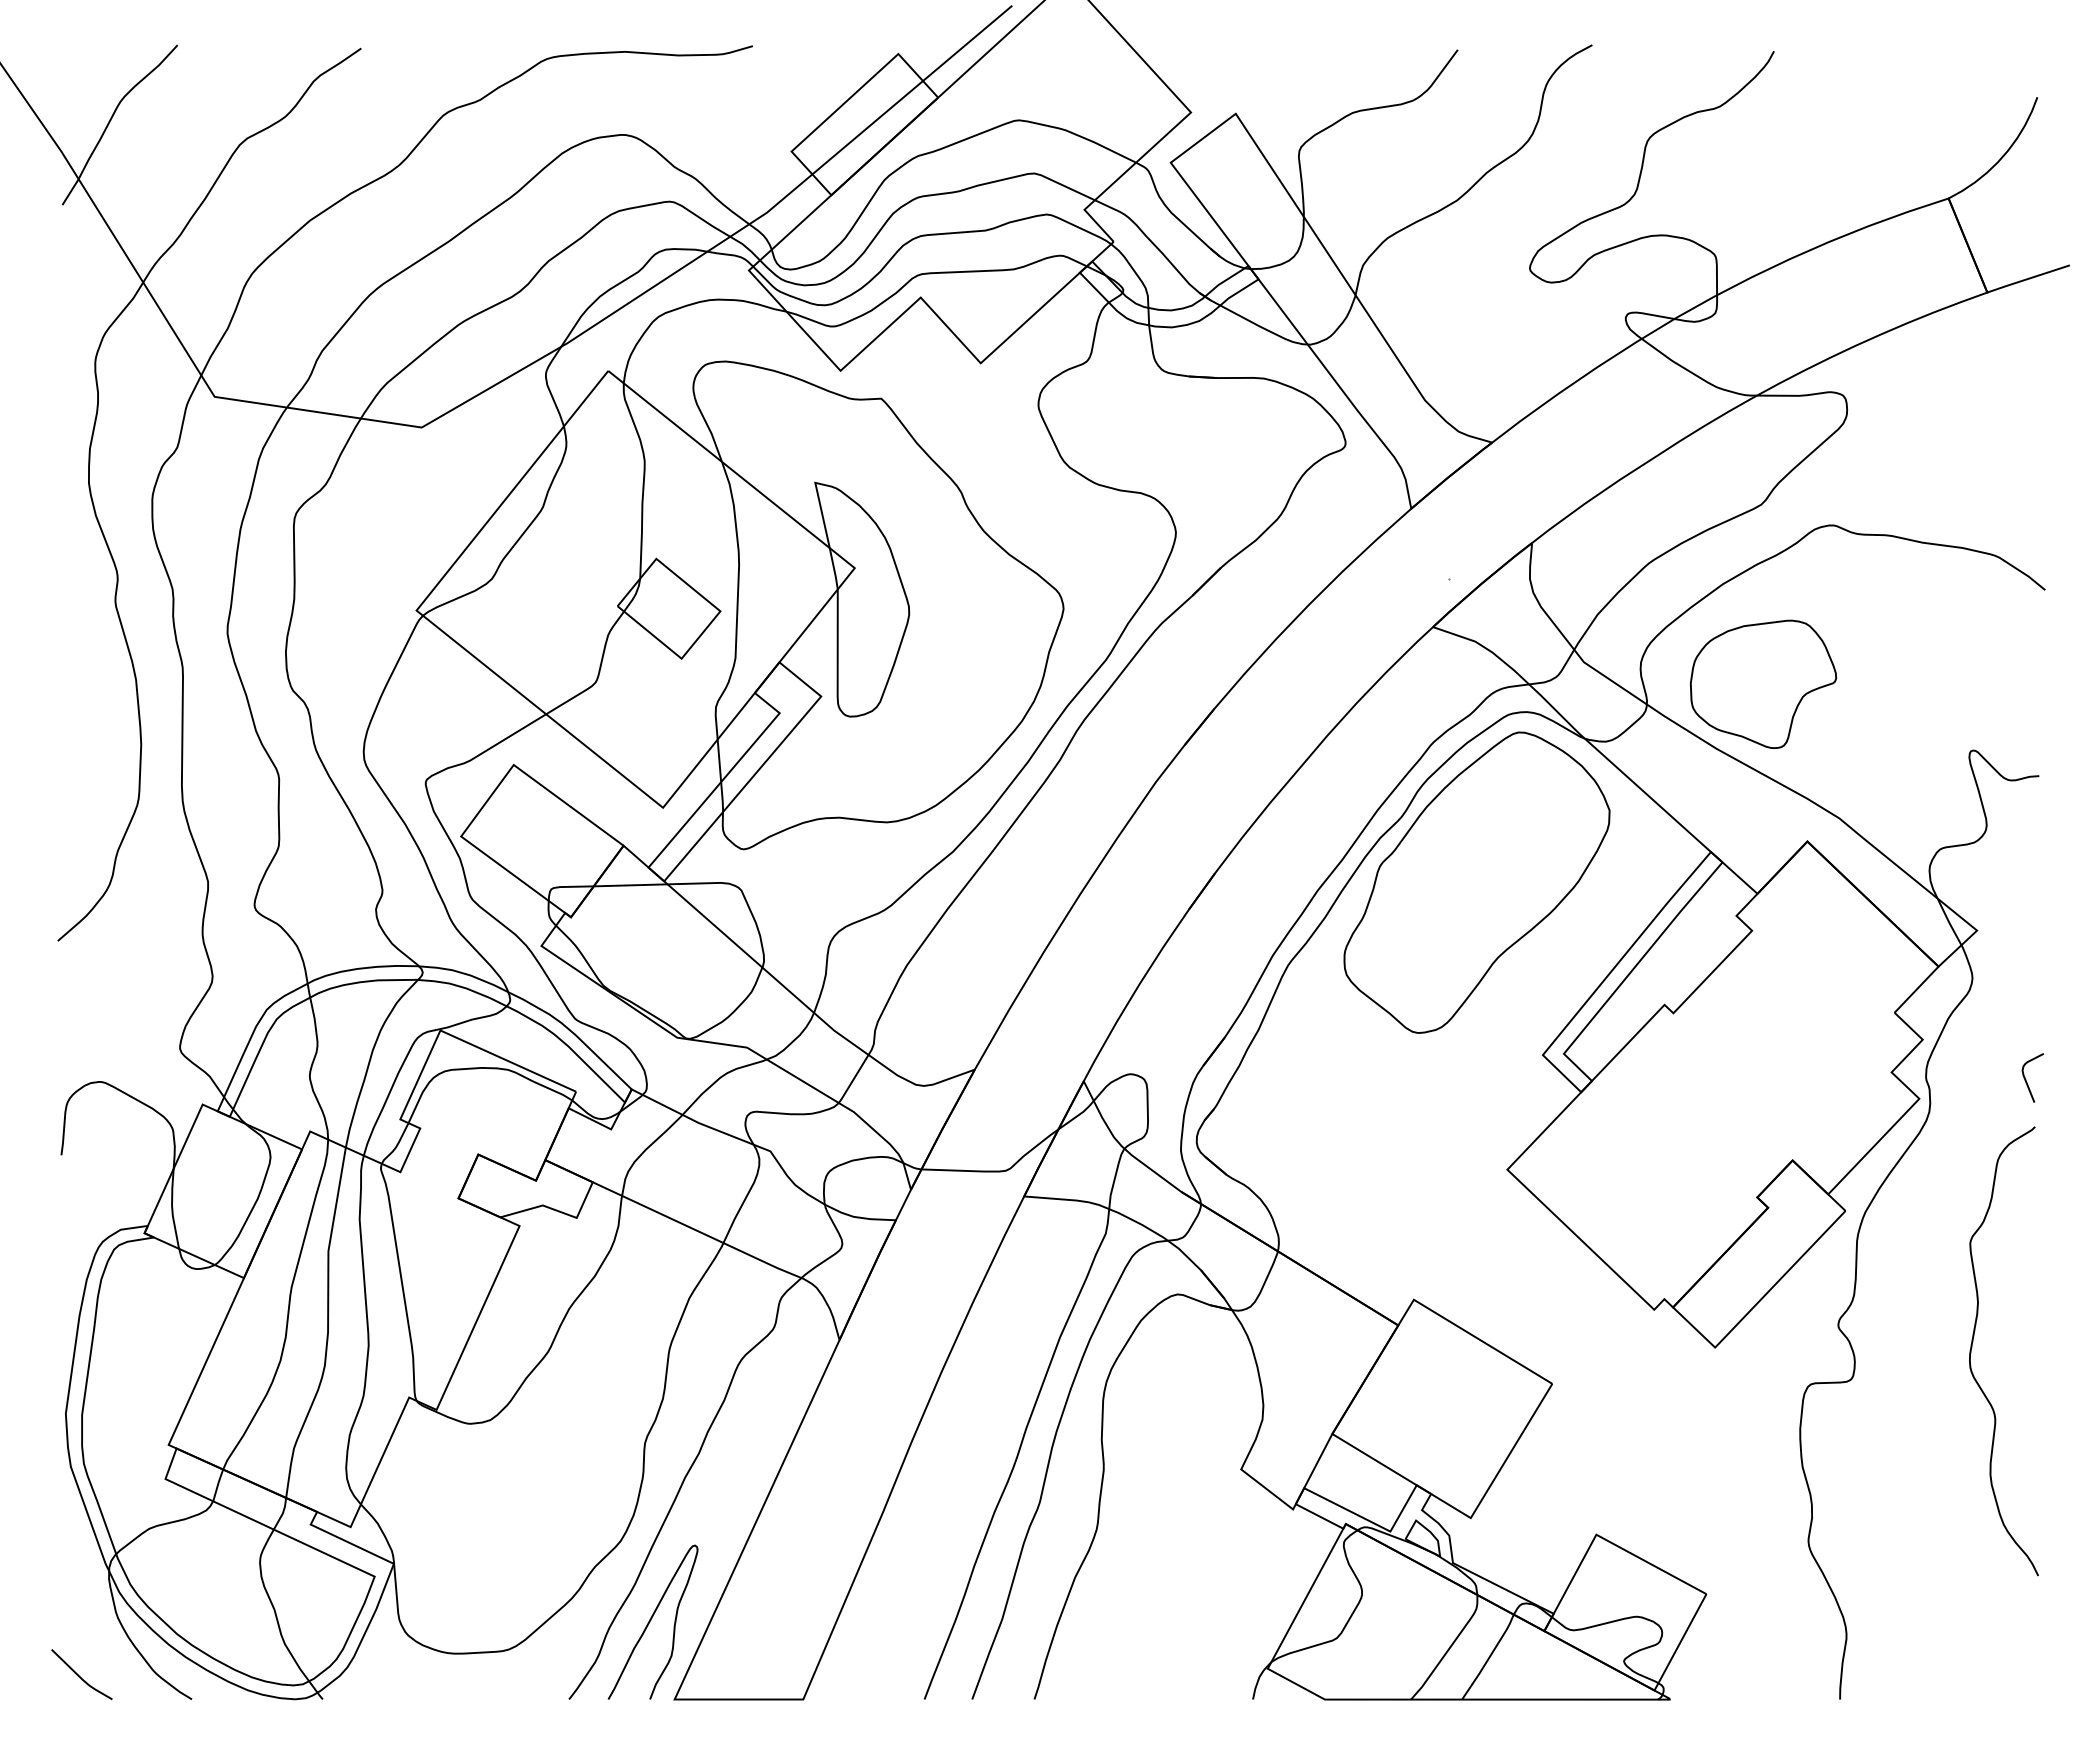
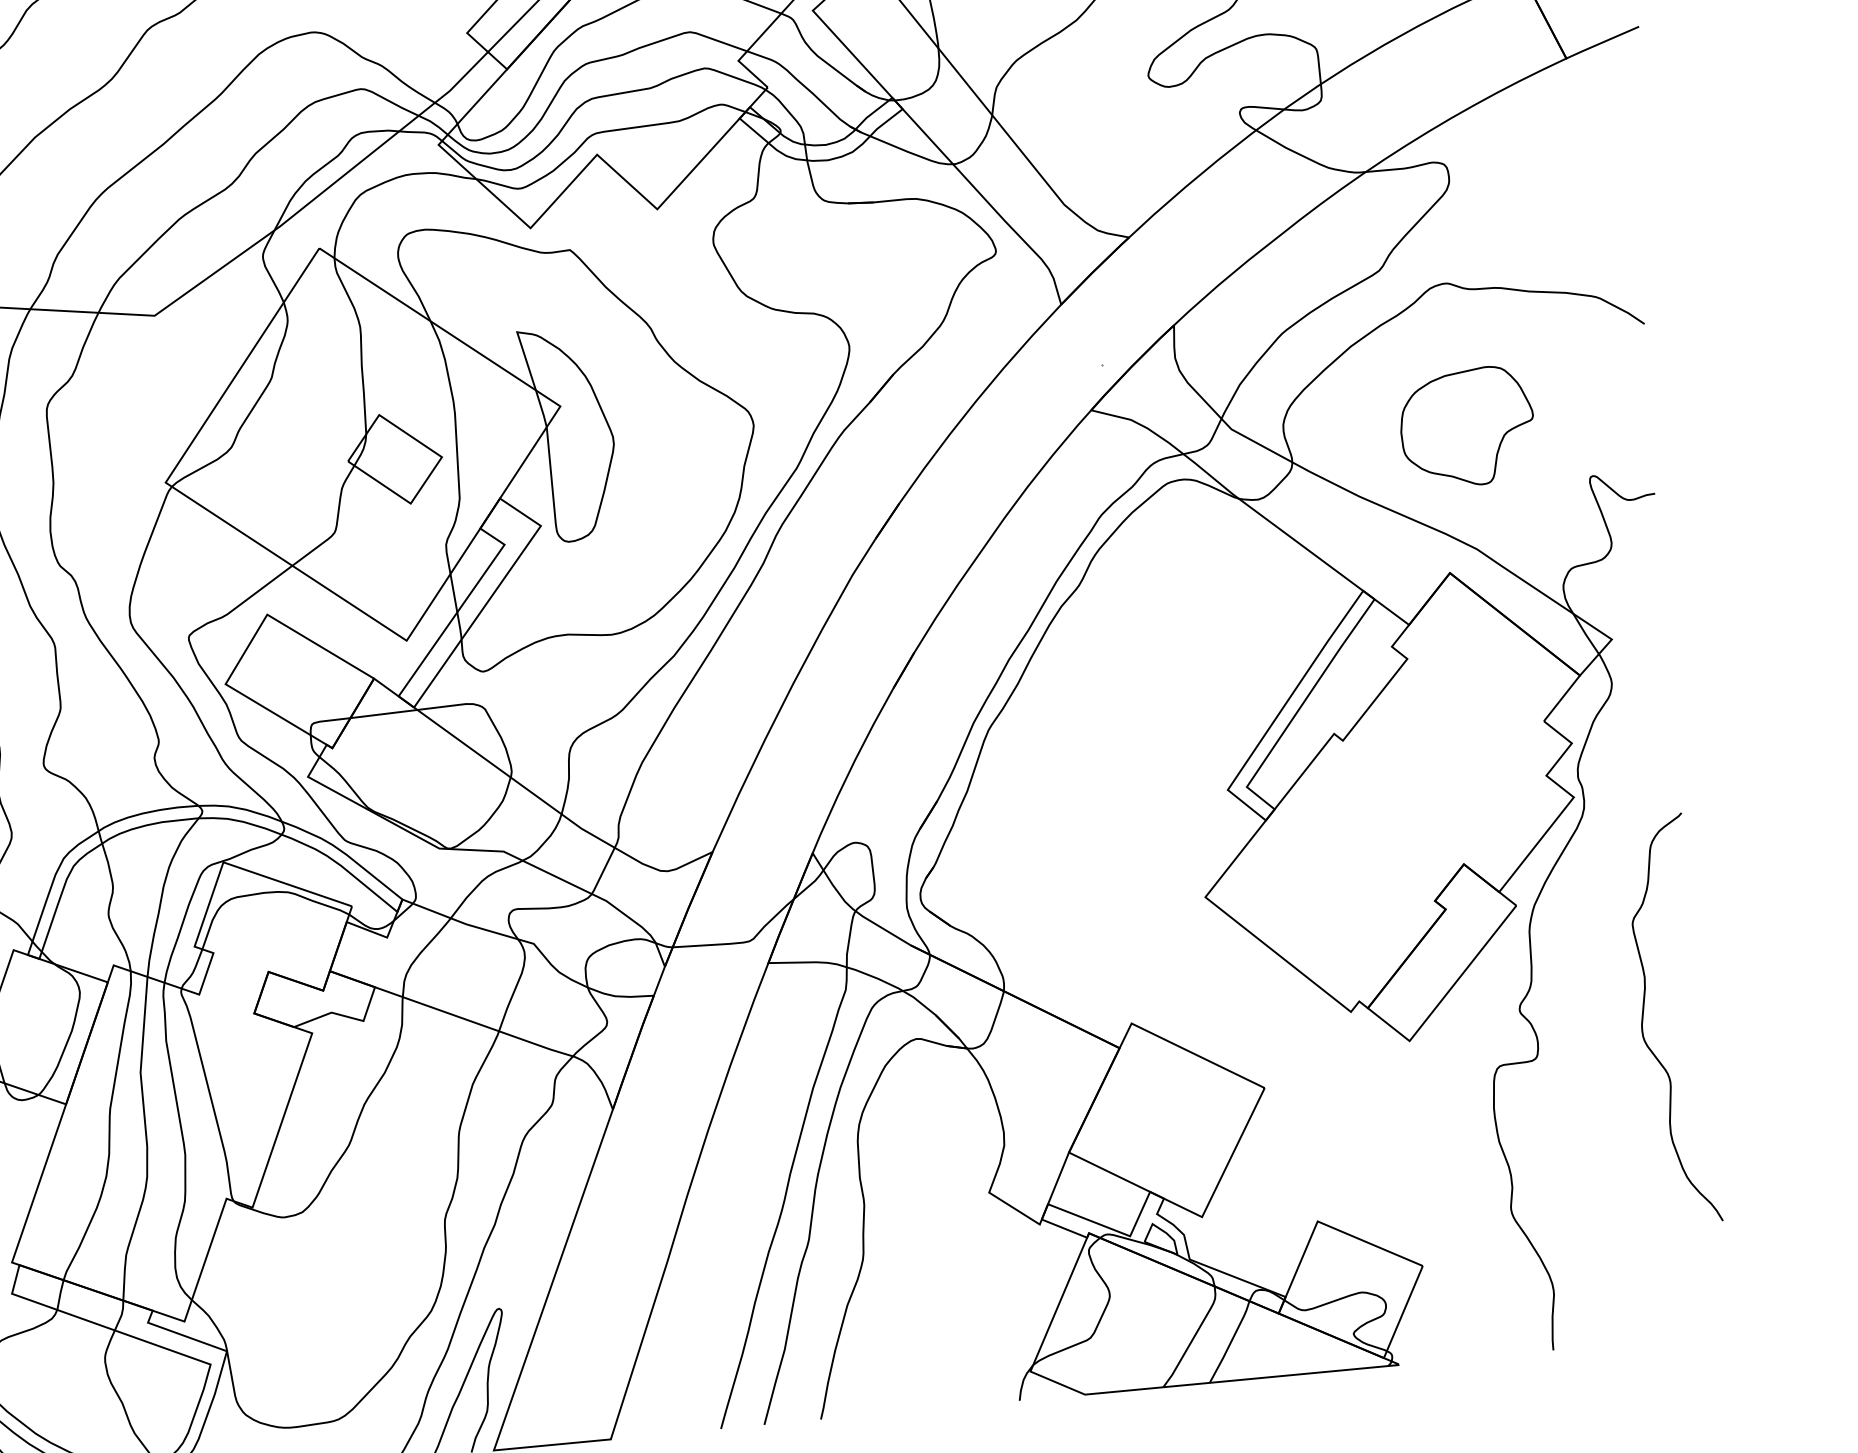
part: (1763, 683) -> (1467, 426), moved
part: (1476, 882) -> (1152, 638), removed
curve: (2026, 1079) -> (1669, 770), removed

